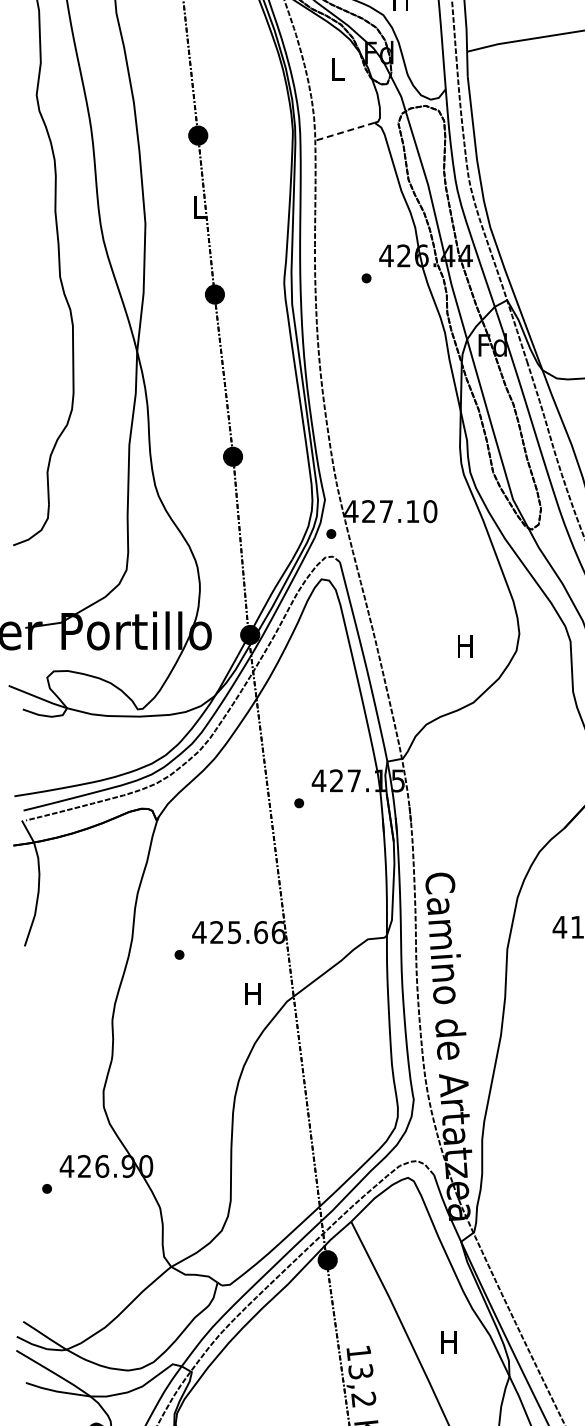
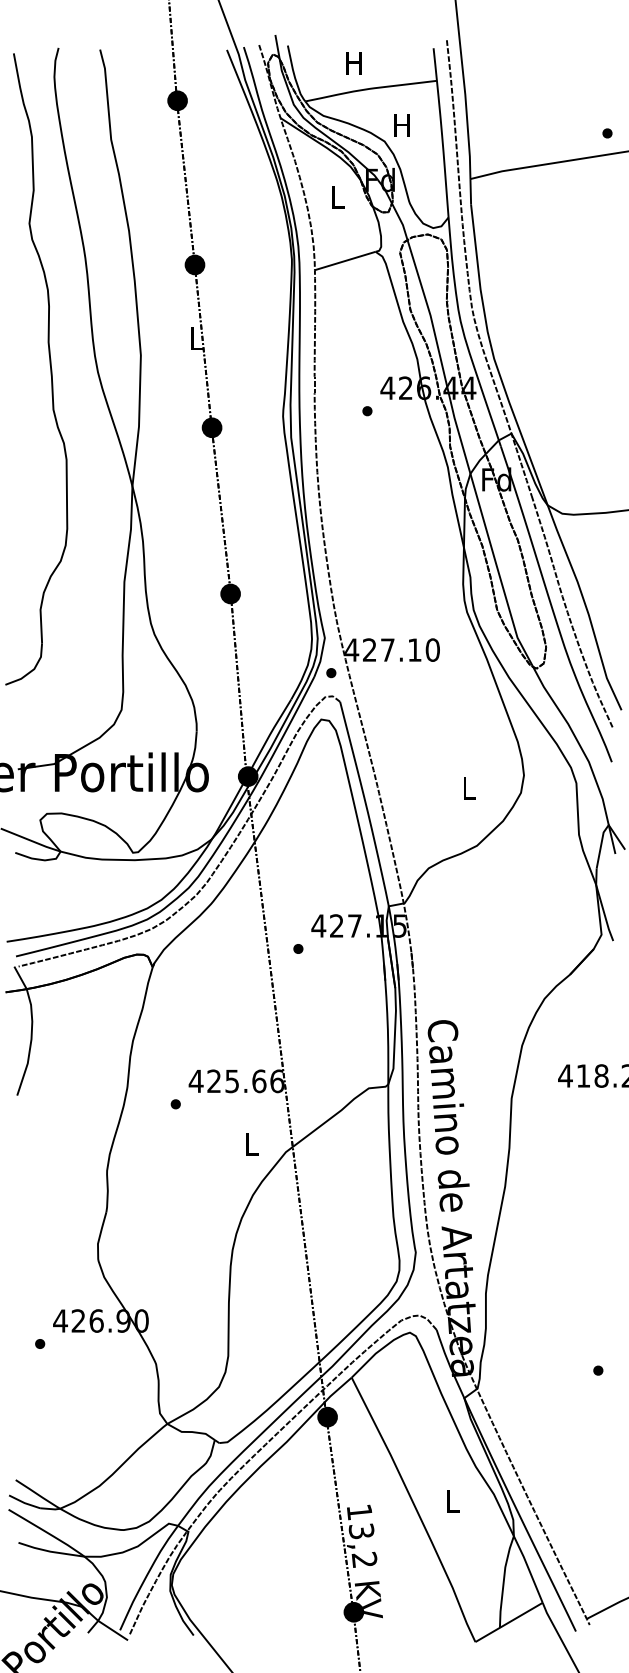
line: (345, 132) -> (345, 261), dashed -> solid
text: (465, 646) -> (468, 788), H -> L
text: (252, 994) -> (250, 1144), H -> L
text: (448, 1342) -> (451, 1501), H -> L

